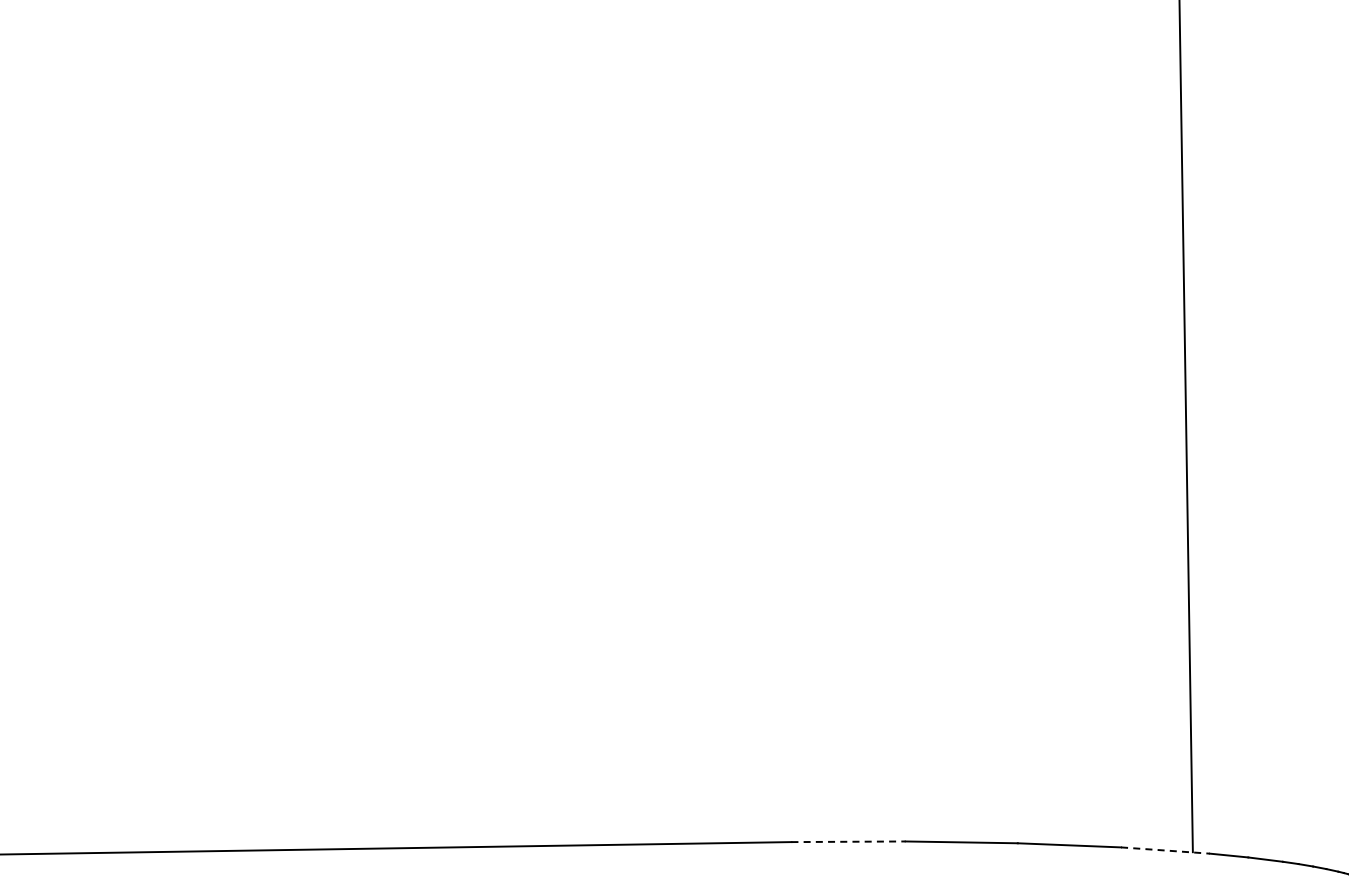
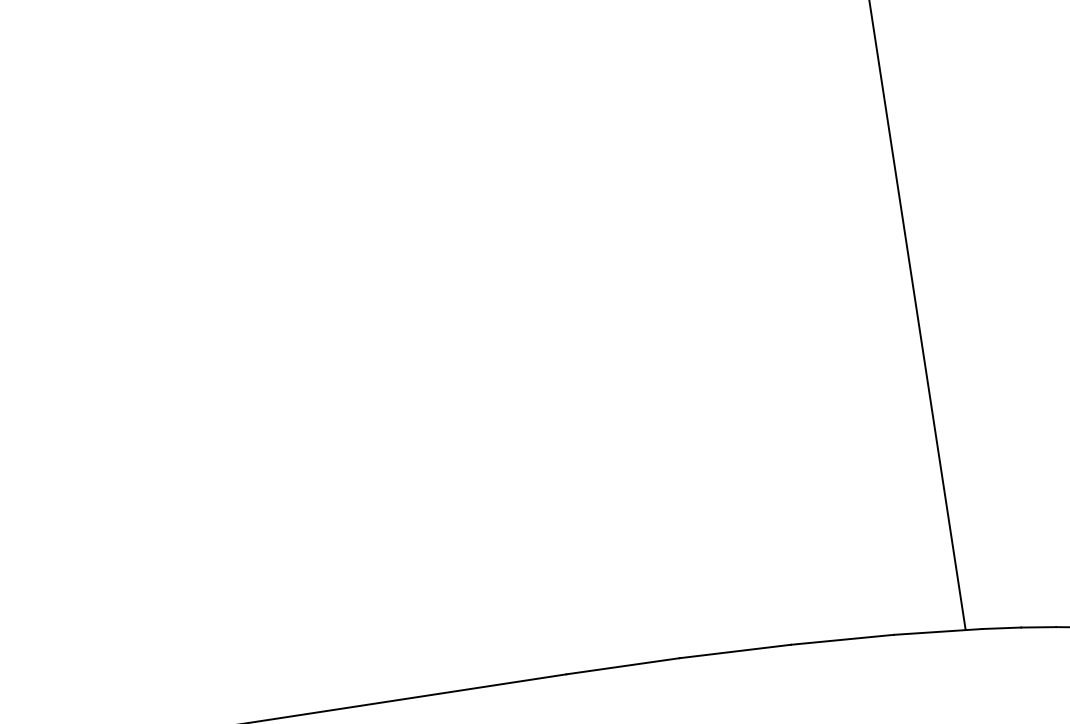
line: (849, 841) -> (624, 665), dashed -> solid
line: (1165, 850) -> (938, 631), dashed -> solid

